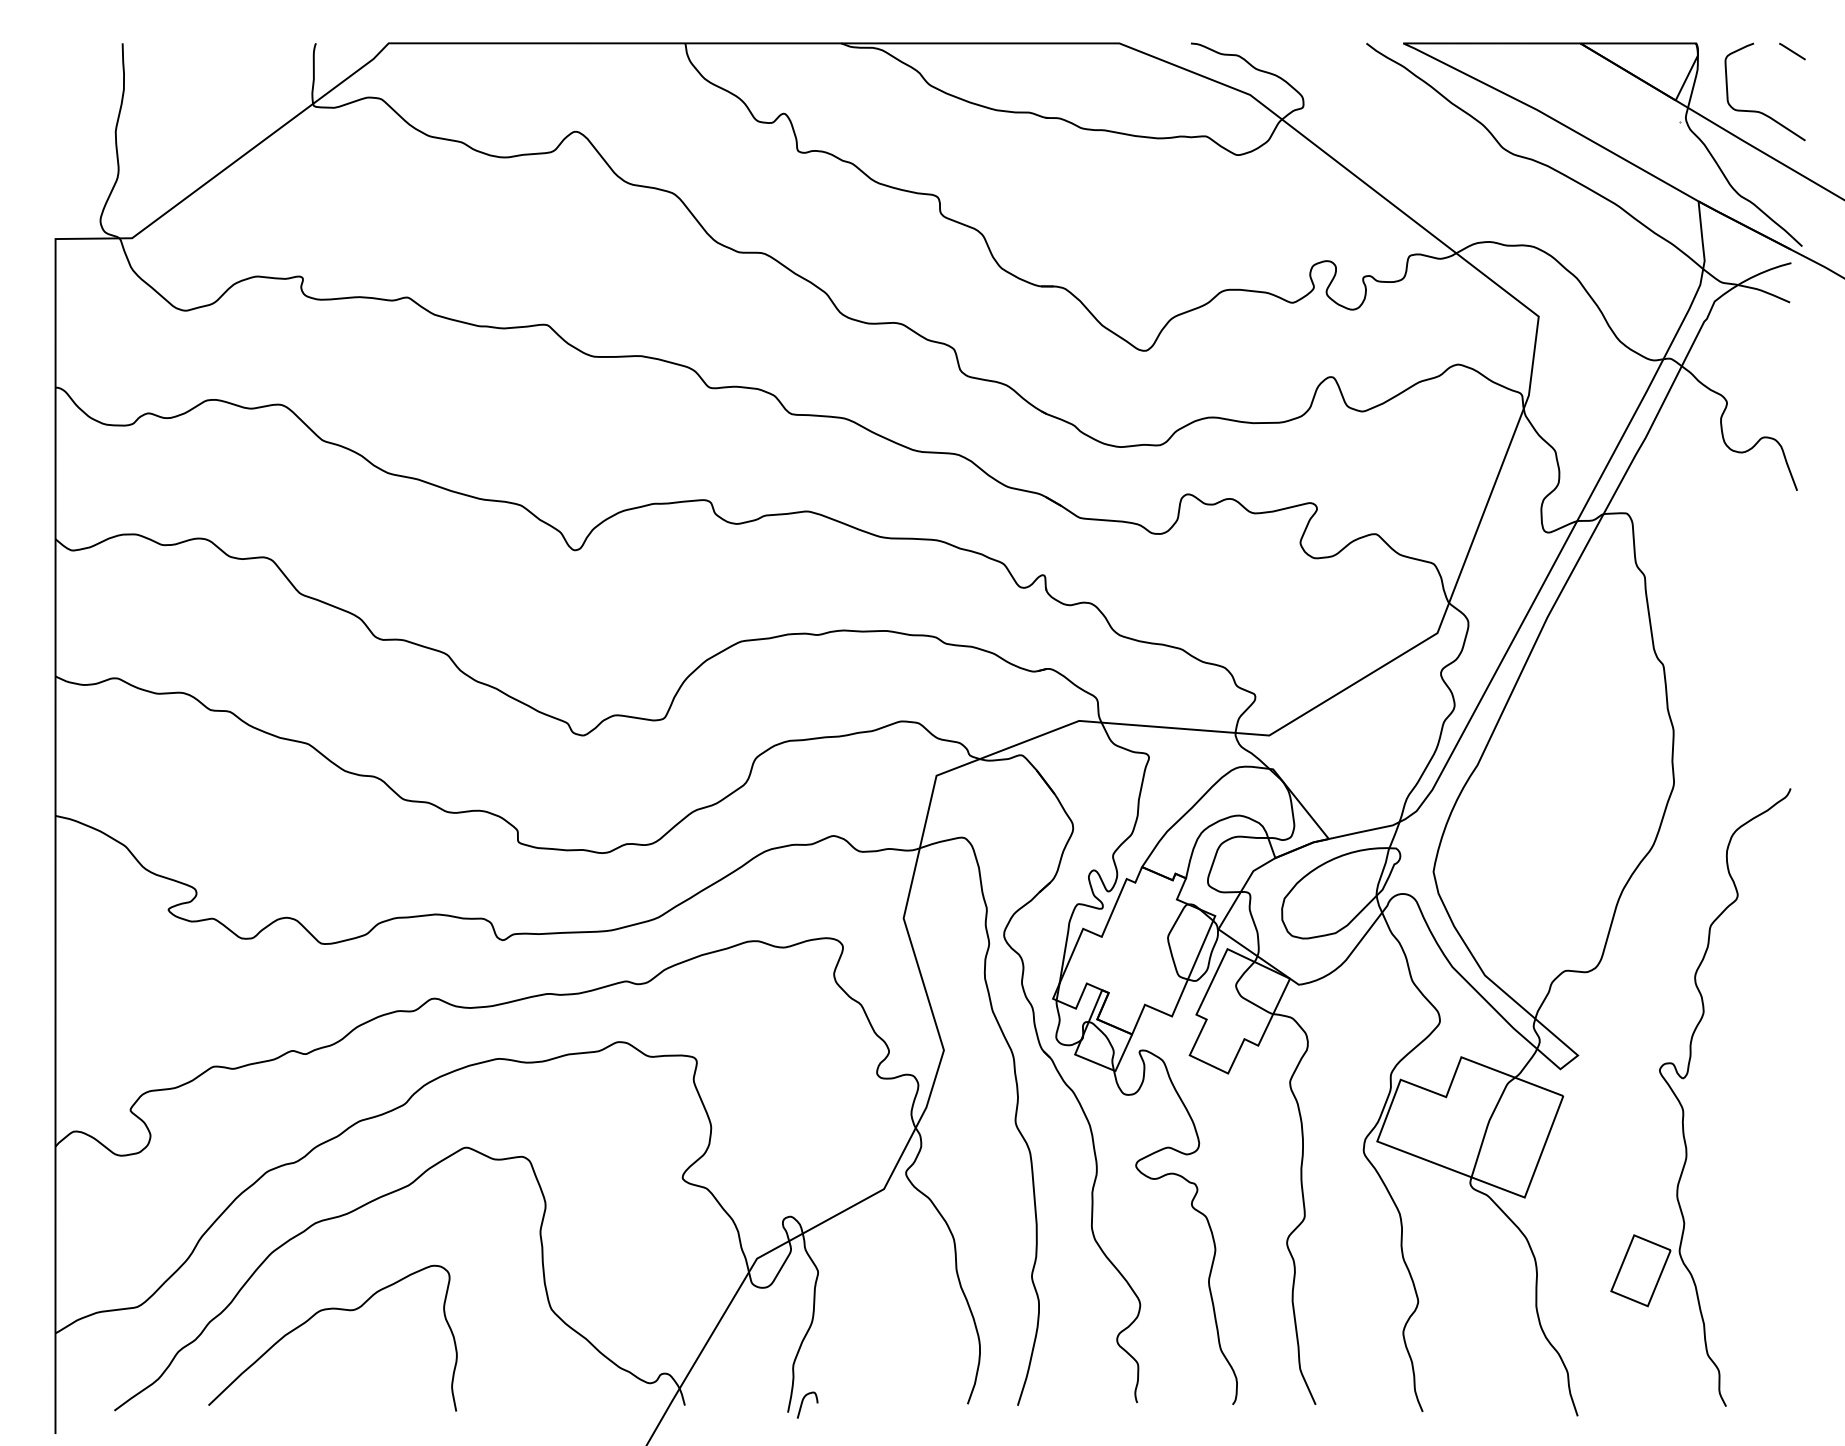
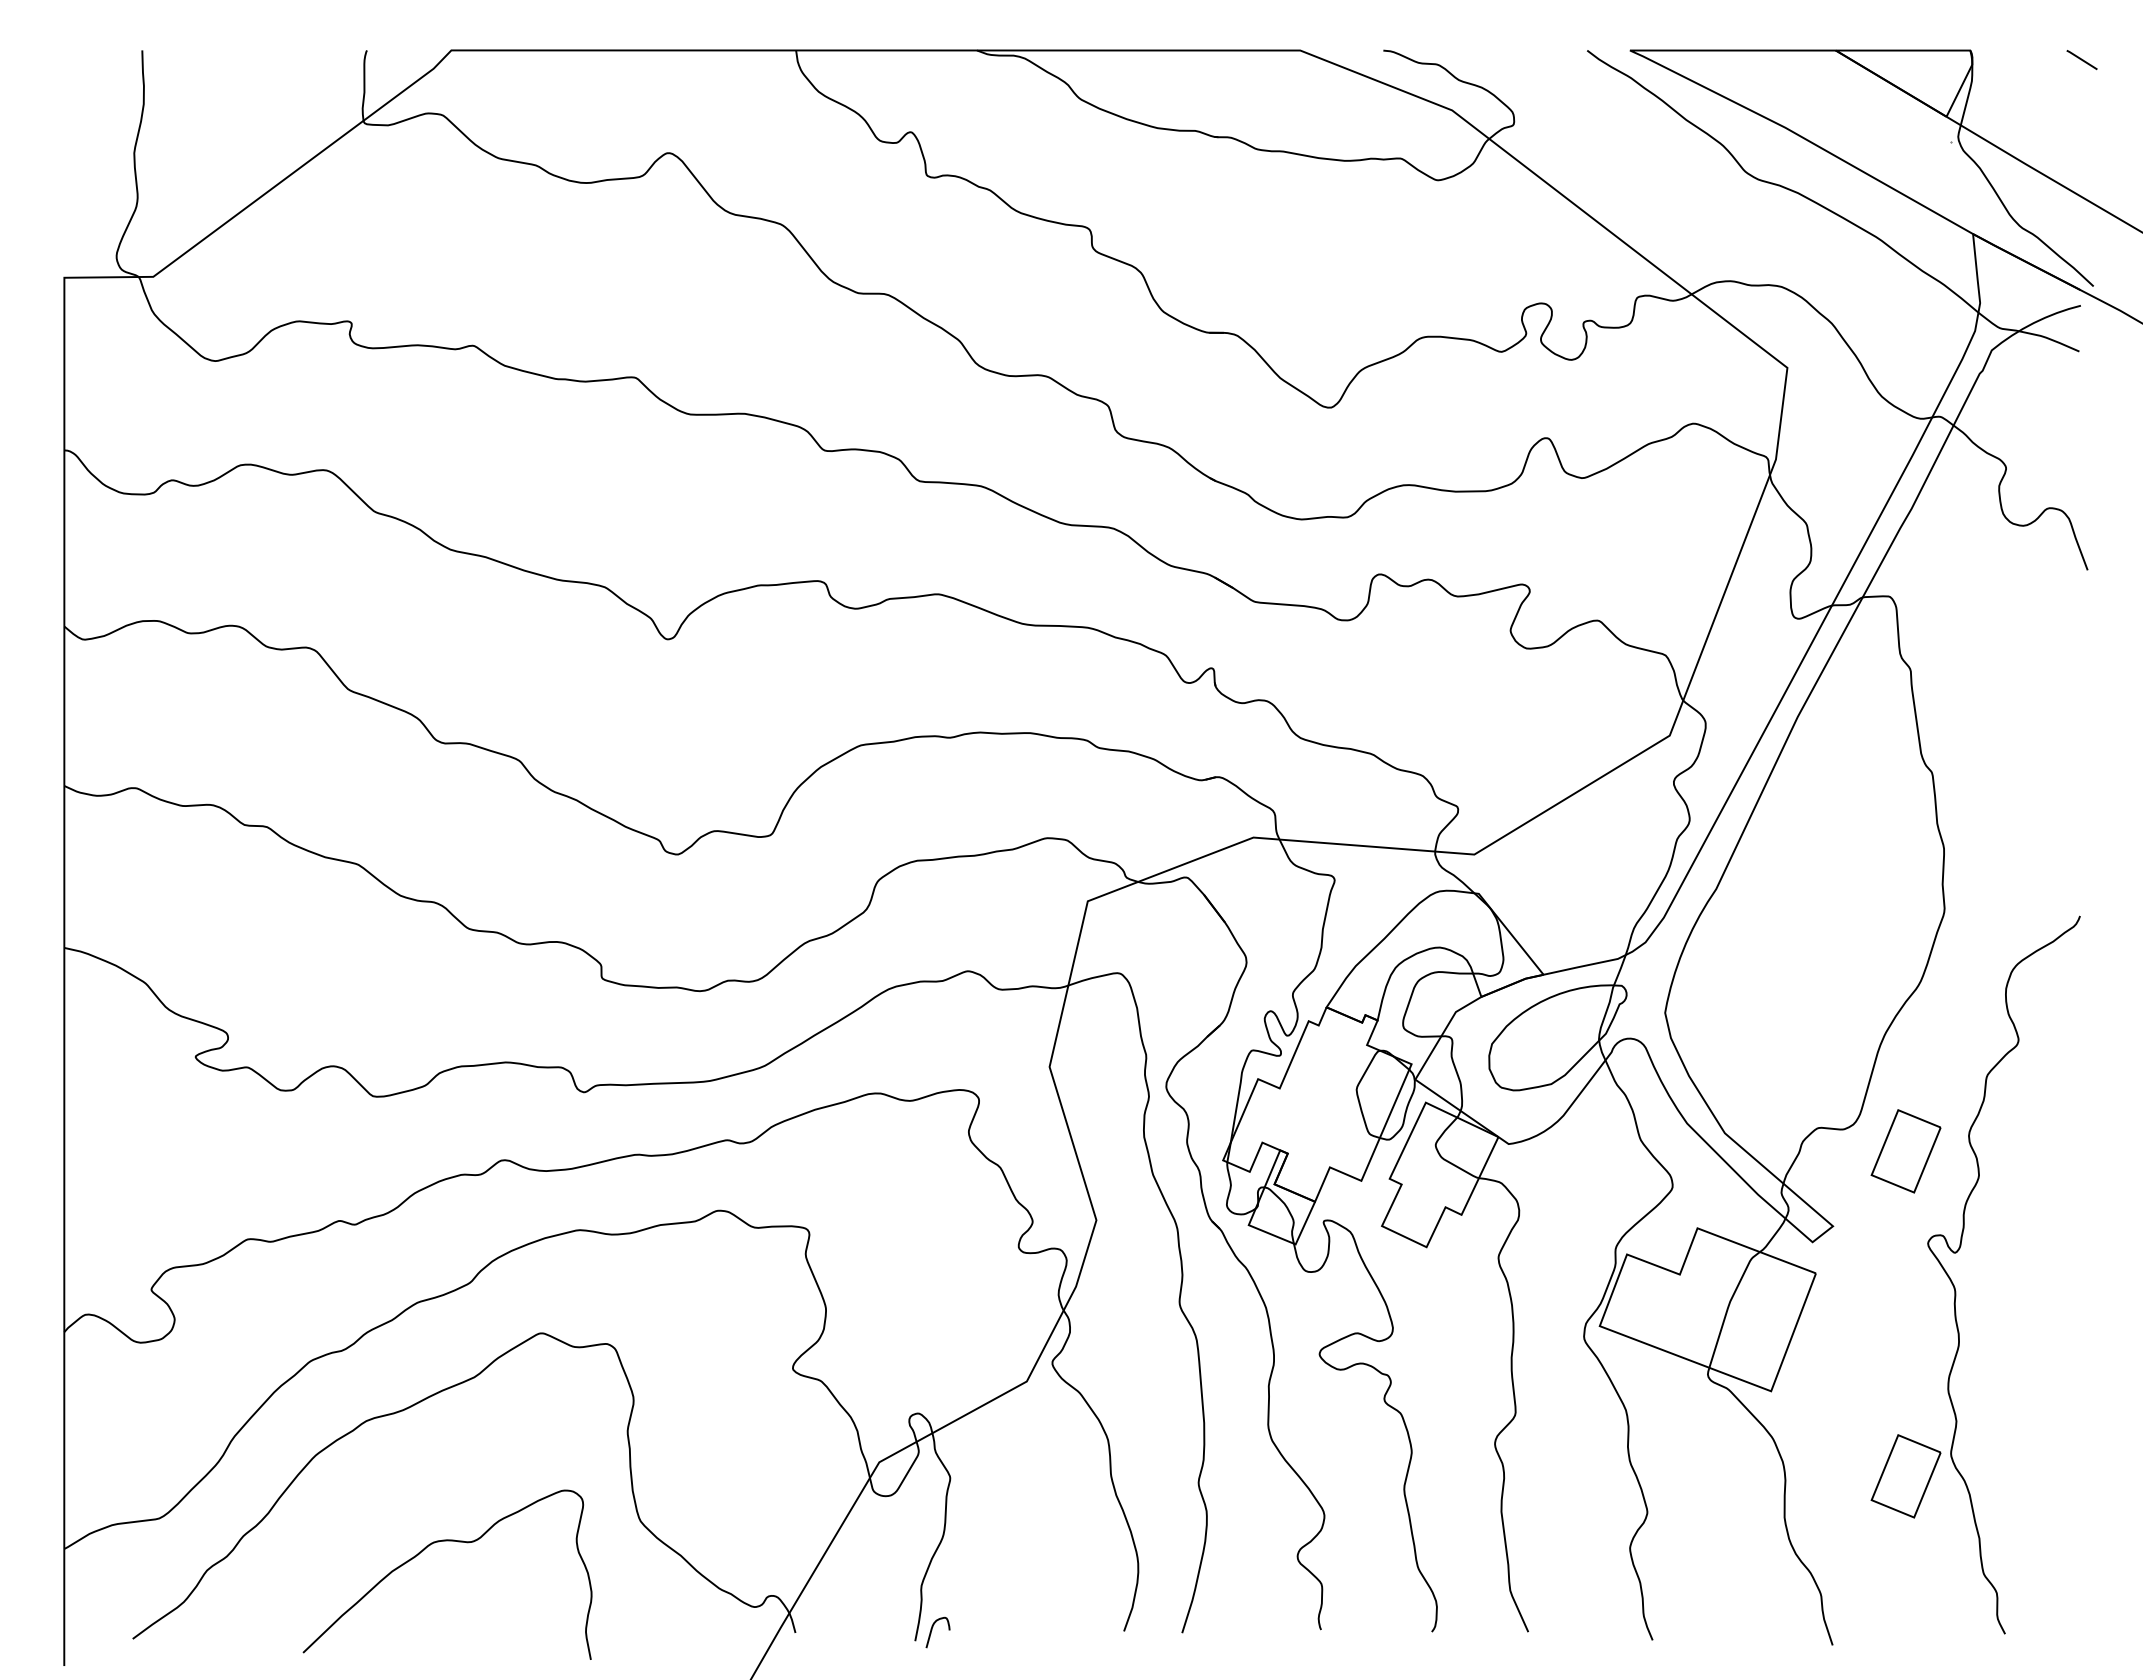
curve: (1760, 111) -> (2044, 129), removed
part: (1640, 991) -> (1905, 1151), added
curve: (332, 1309) -> (447, 1541), moved

